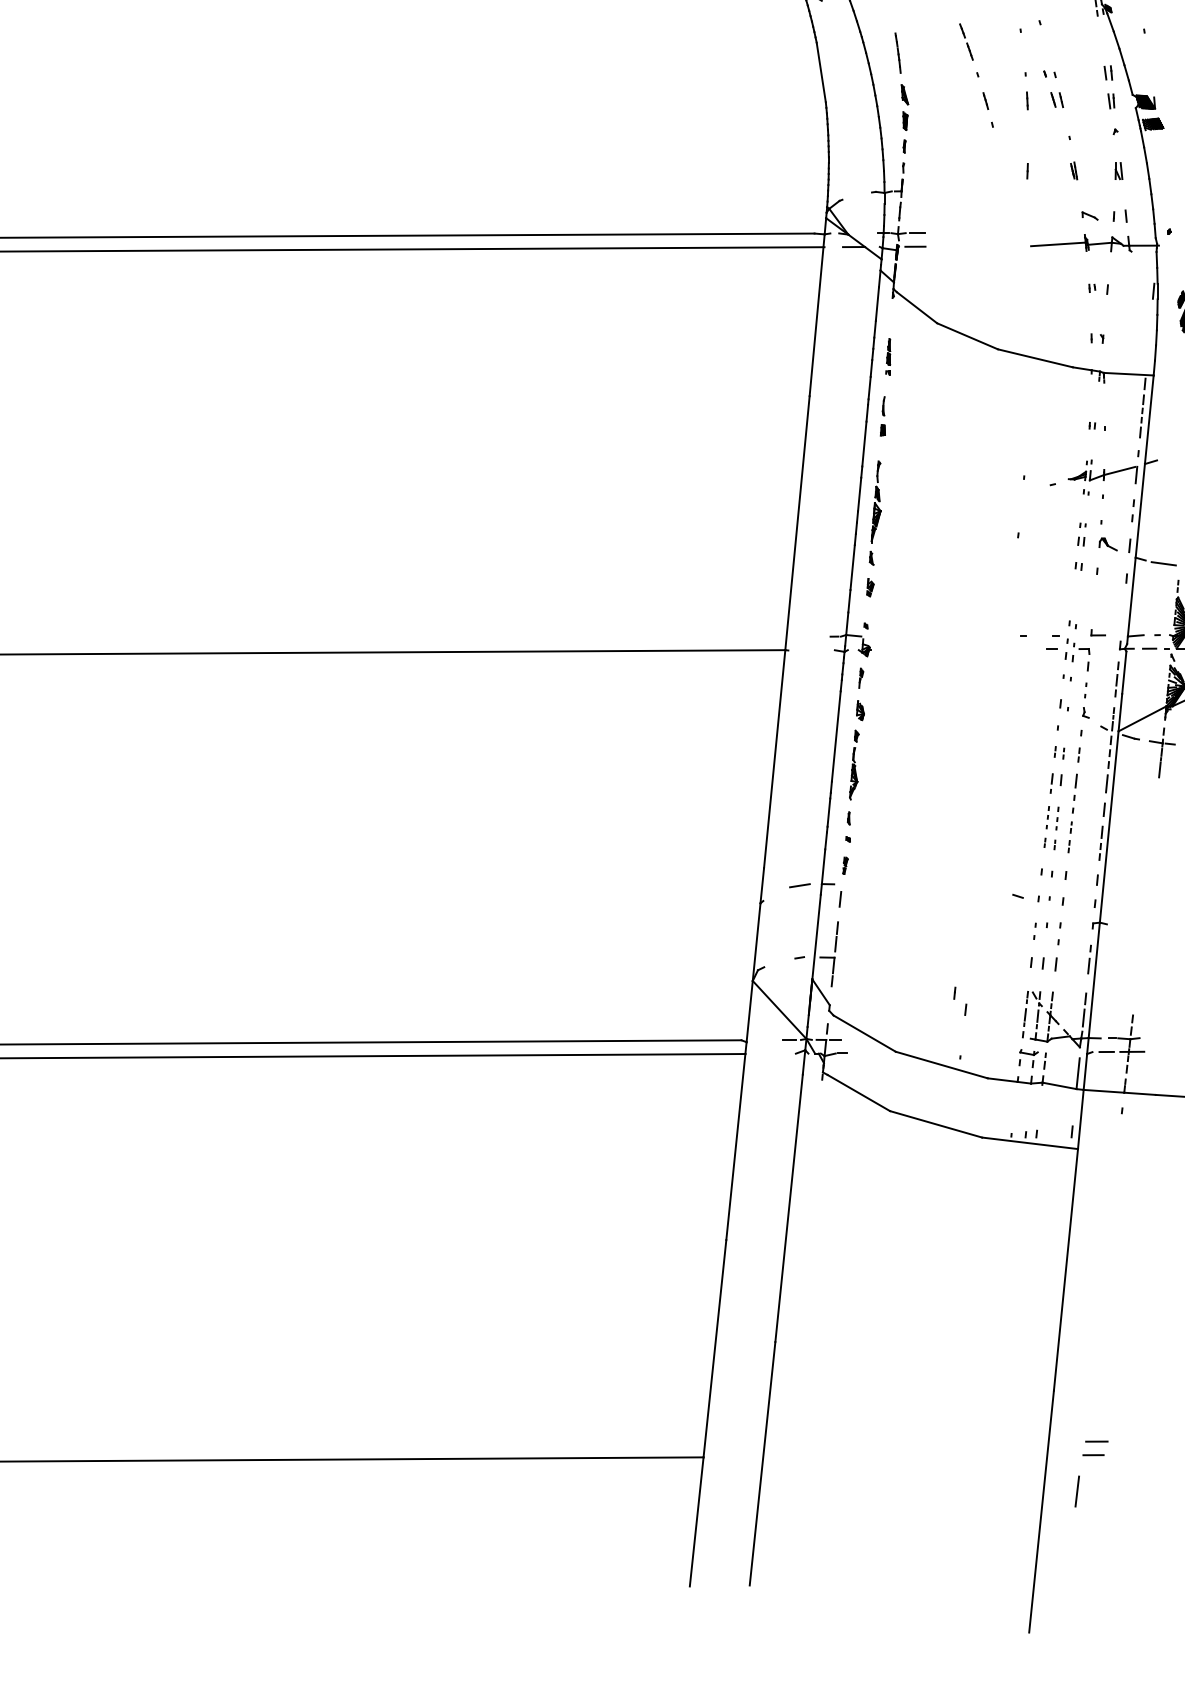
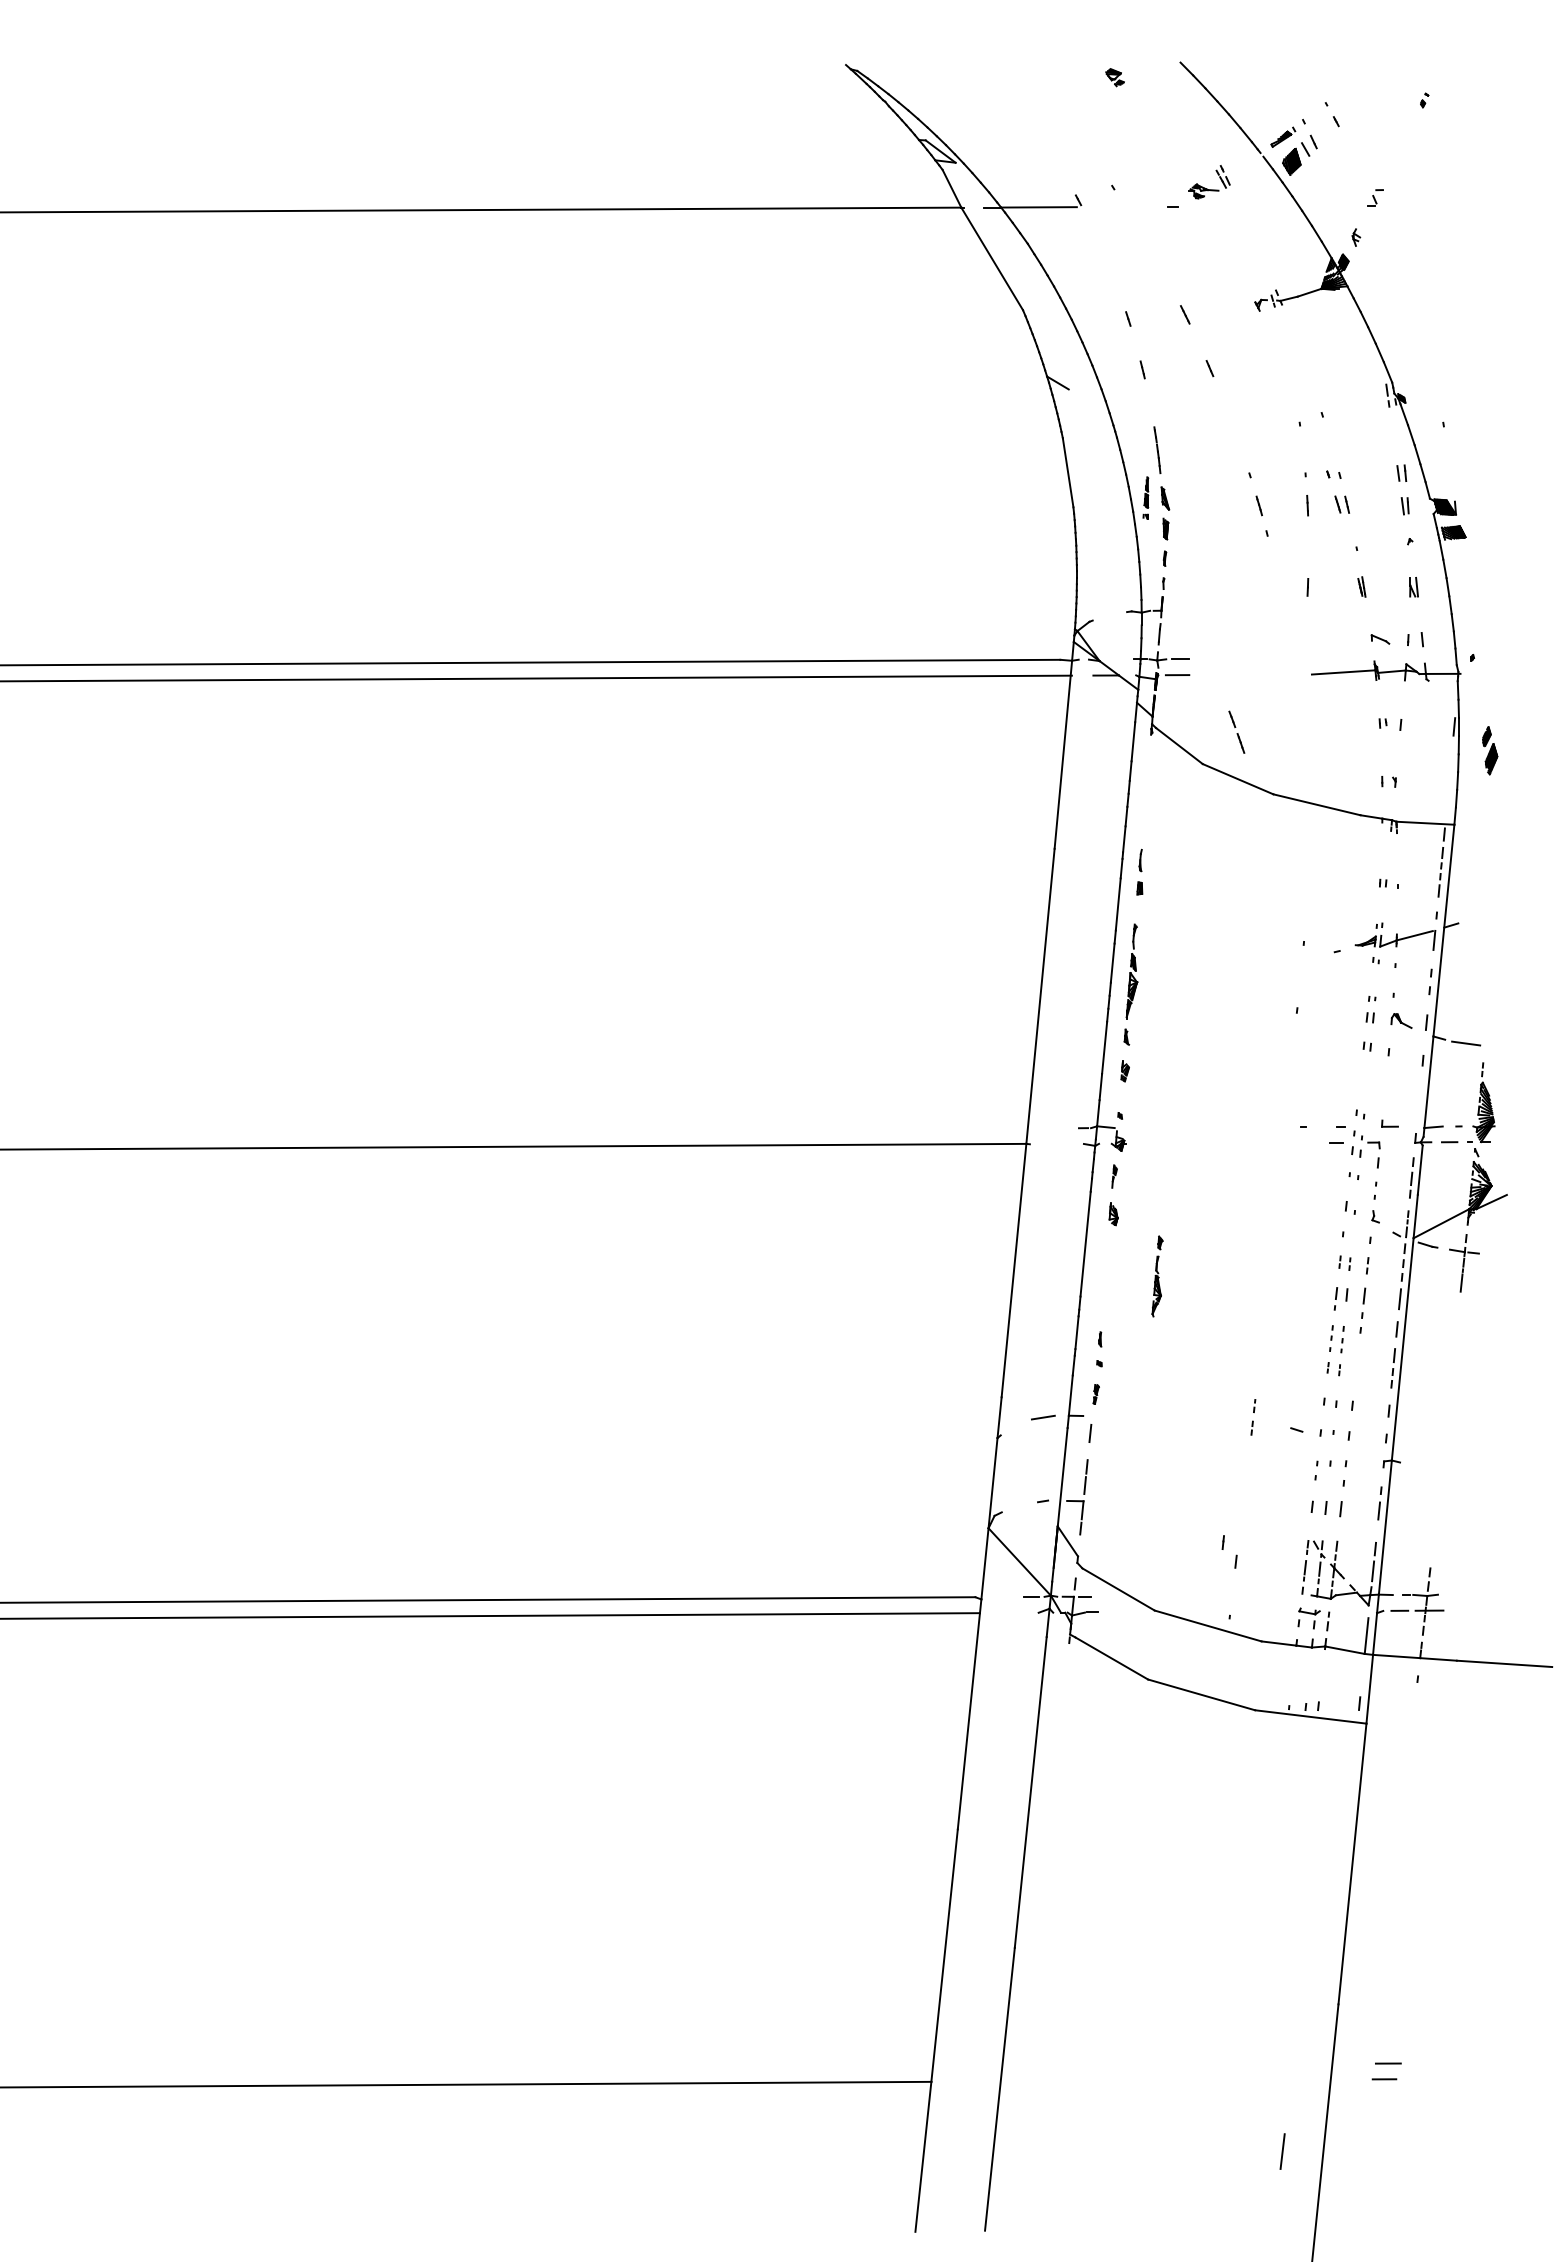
line: (966, 43) -> (1236, 733), moved
part: (887, 356) -> (1145, 497), moved
part: (854, 765) -> (1157, 1276), moved
part: (1070, 837) -> (1253, 1417), moved
line: (1077, 1491) -> (1282, 2151), moved

